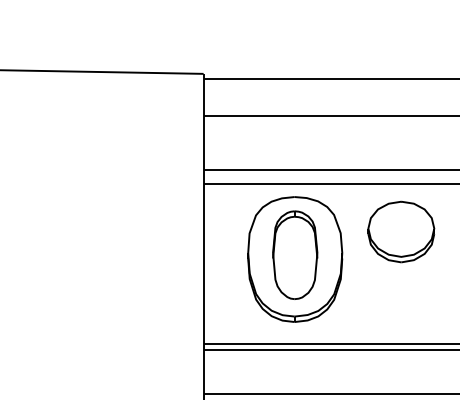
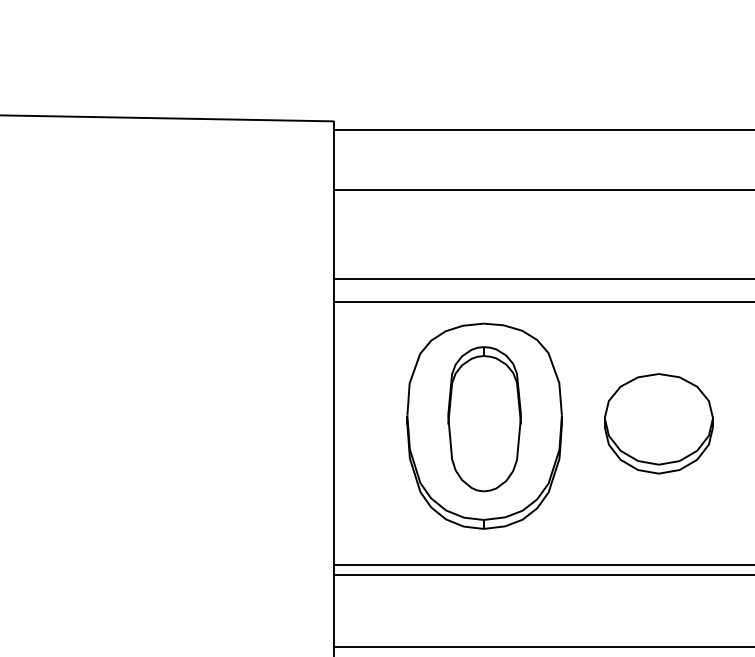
part: (401, 231) -> (659, 422), moved

